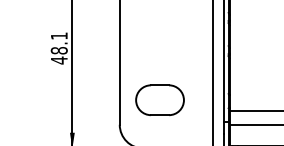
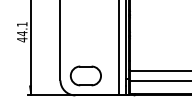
text: (59, 50) -> (22, 33), 48.1 -> 44.1
part: (159, 99) -> (85, 75), moved

